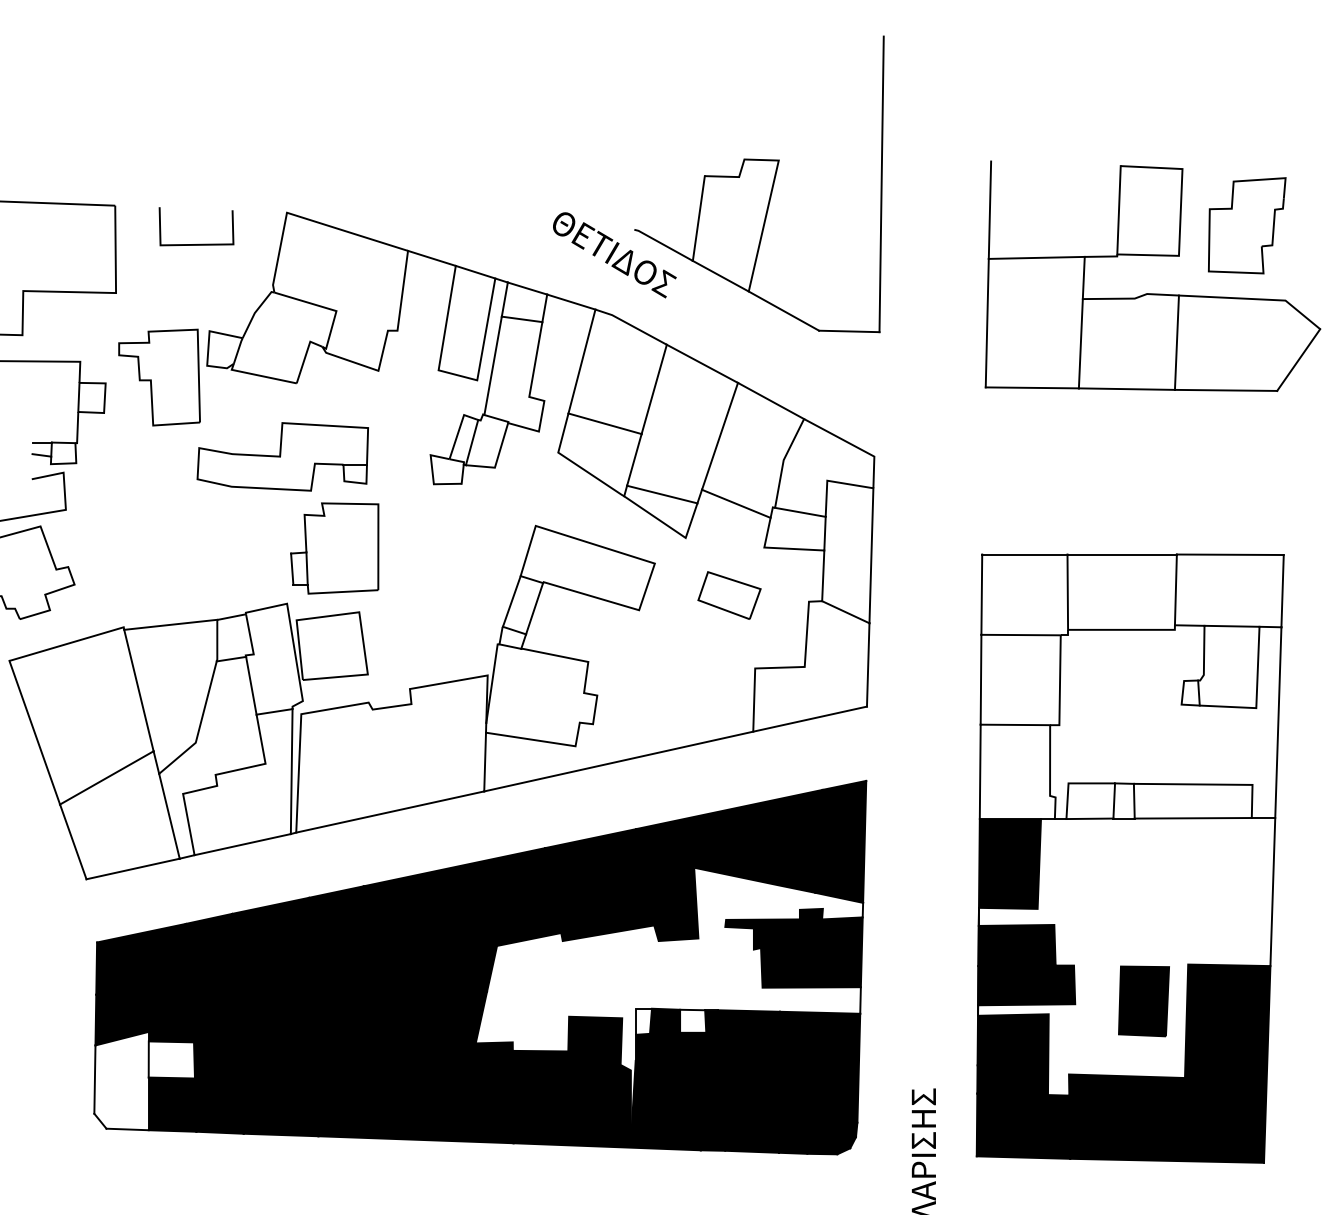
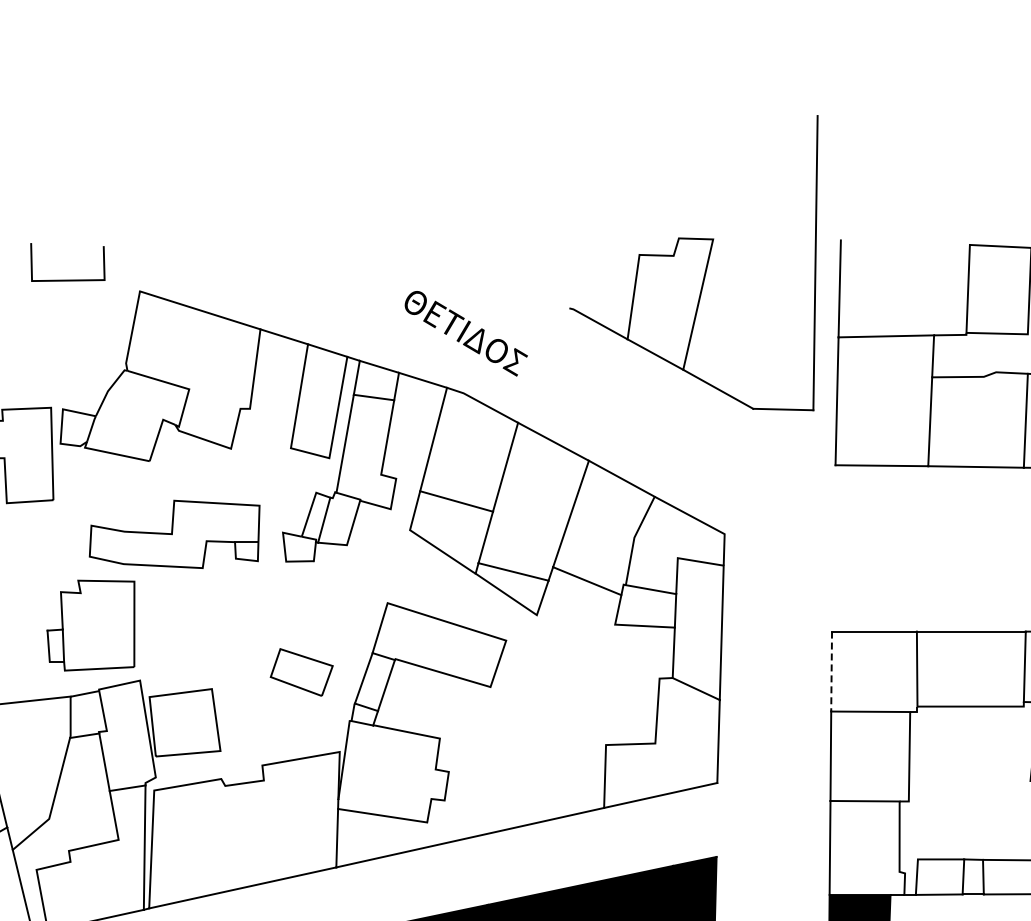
part: (759, 184) -> (693, 263), moved
line: (199, 243) -> (70, 279), moved
part: (282, 456) -> (174, 534), moved
part: (334, 548) -> (90, 625), moved
part: (729, 595) -> (301, 672), moved
line: (981, 595) -> (831, 672), solid -> dashed

